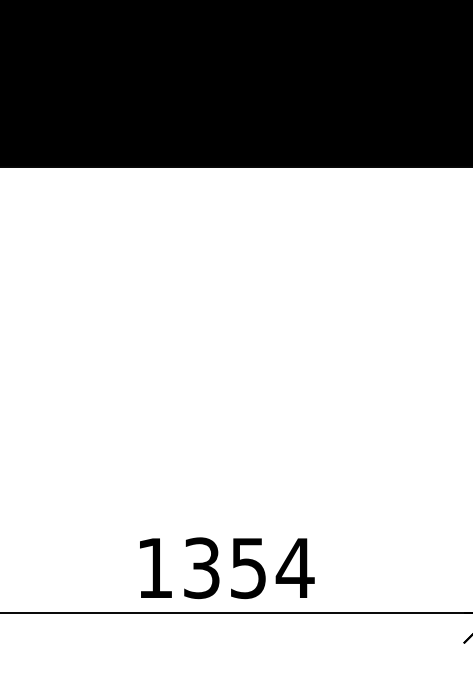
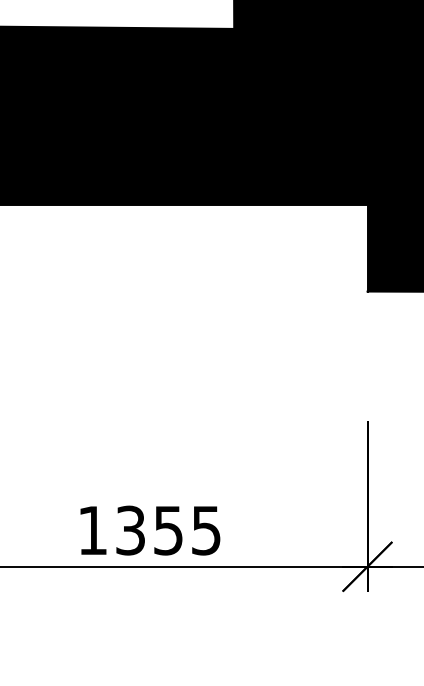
text: (295, 568) -> (206, 530), 1354 -> 1355

